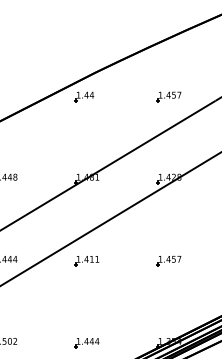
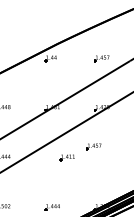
part: (85, 260) -> (66, 157), moved
part: (168, 260) -> (93, 146), moved

